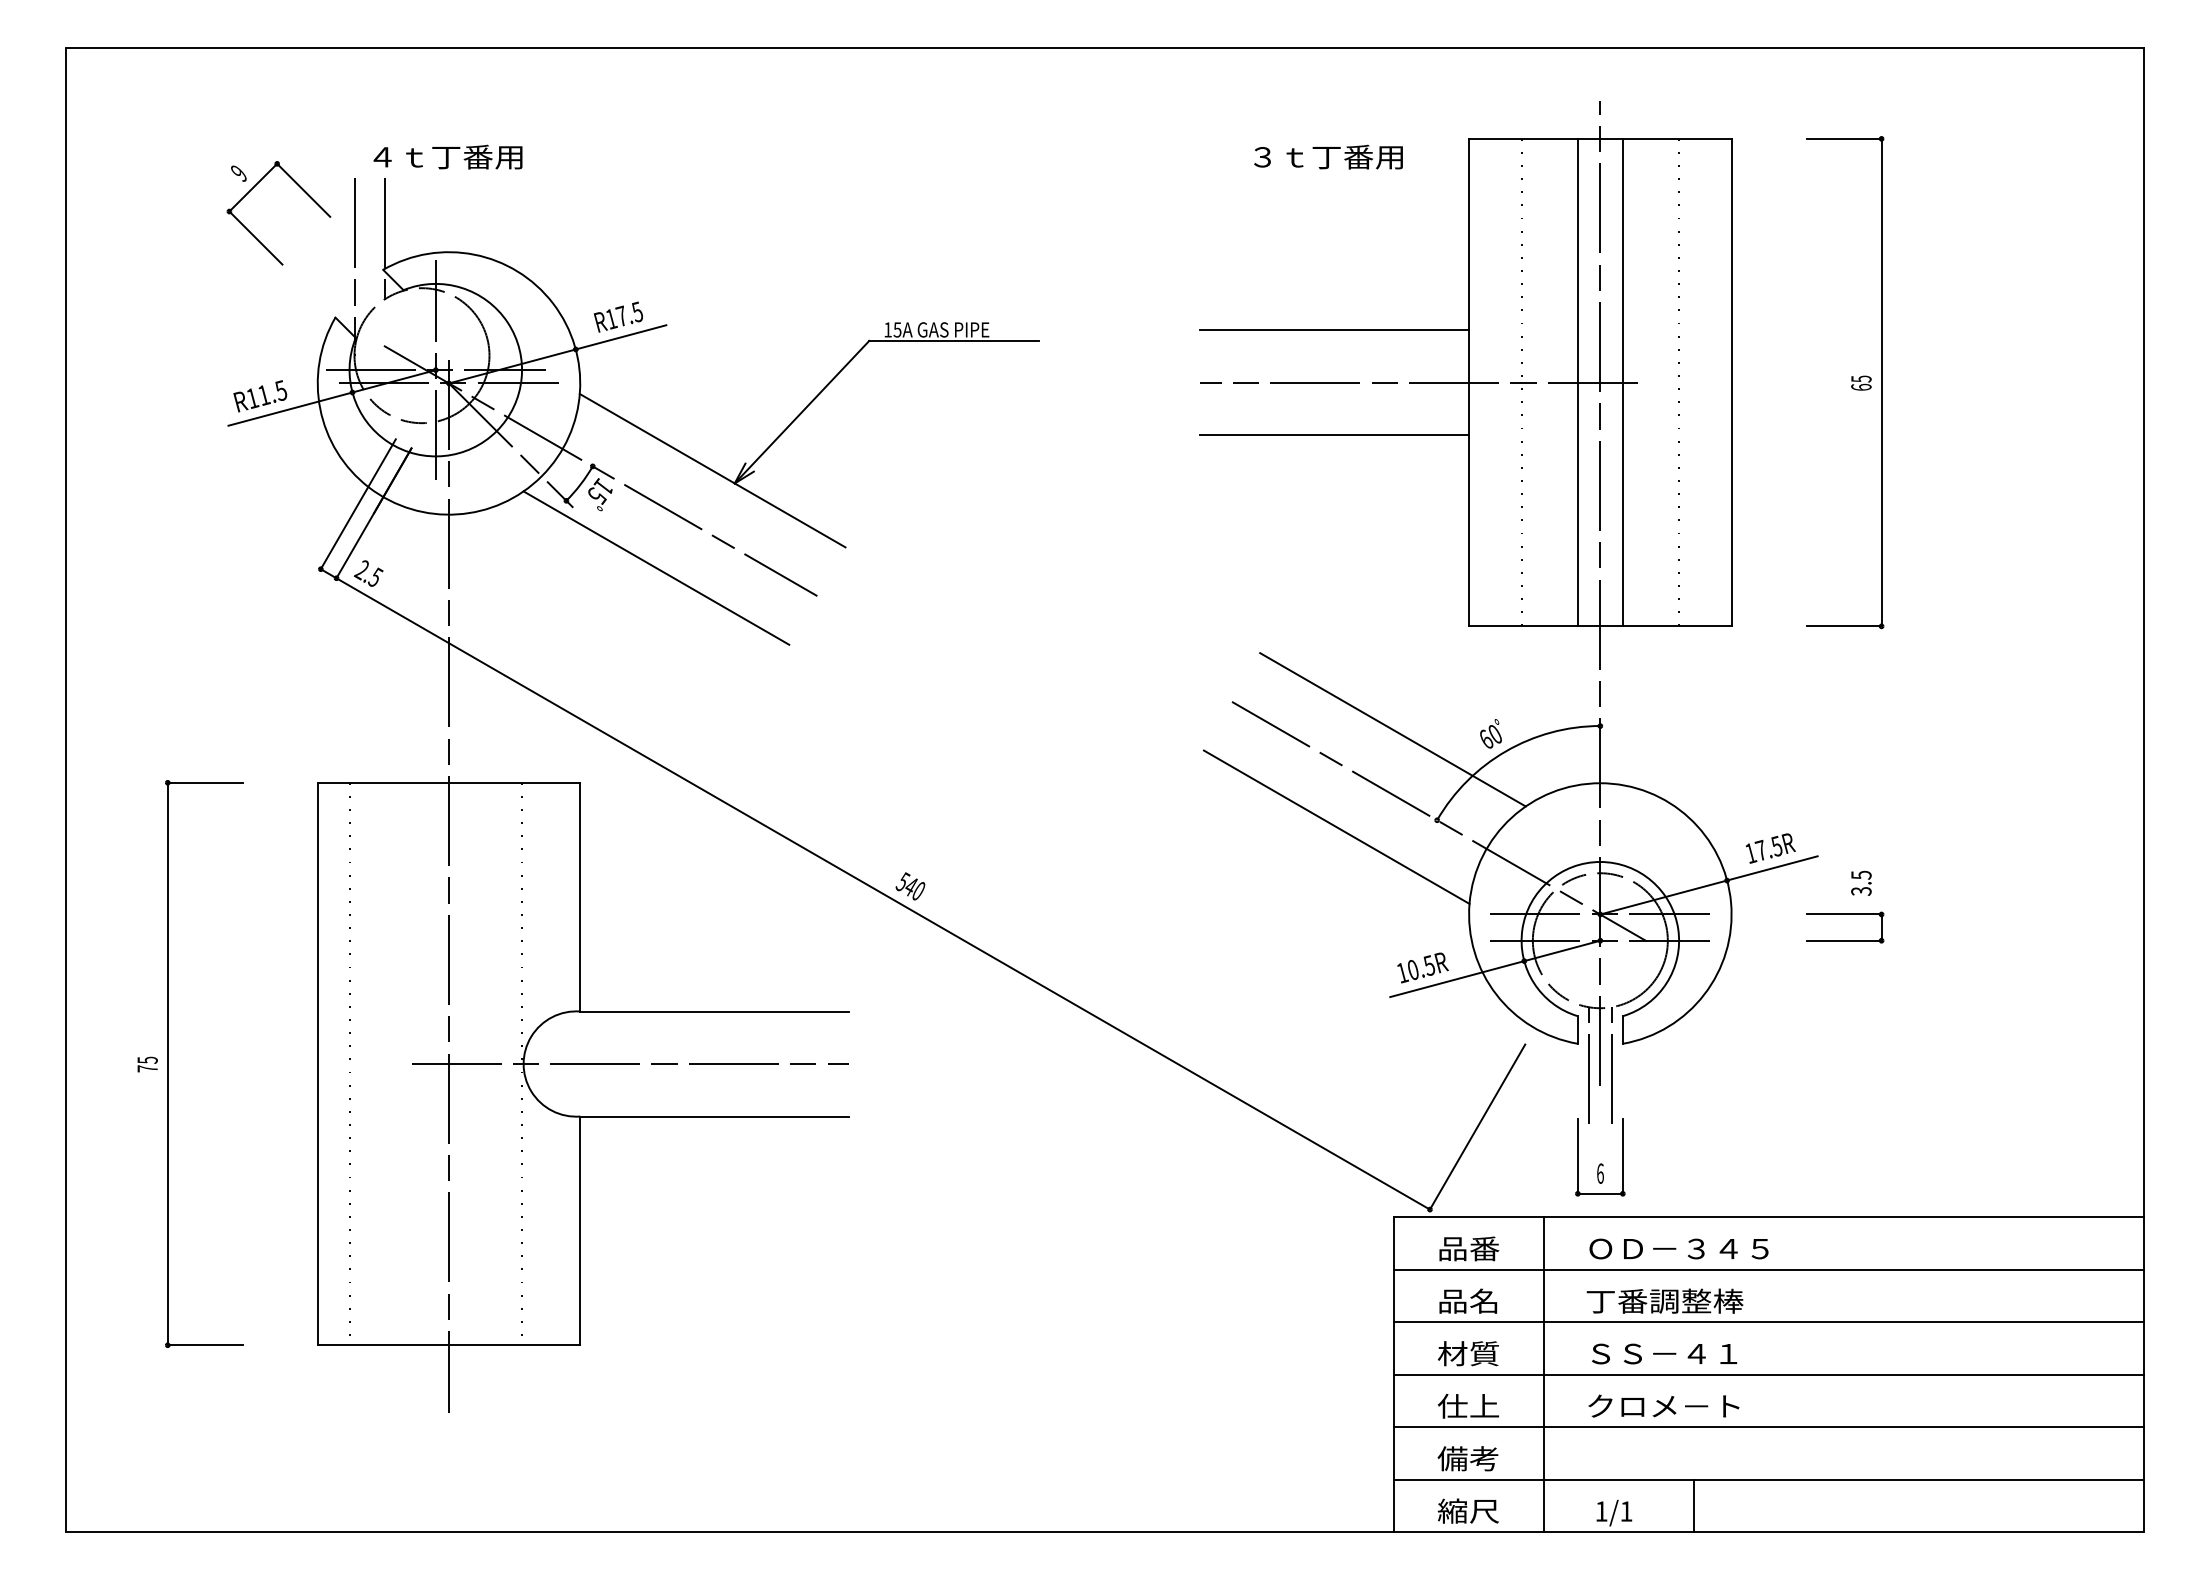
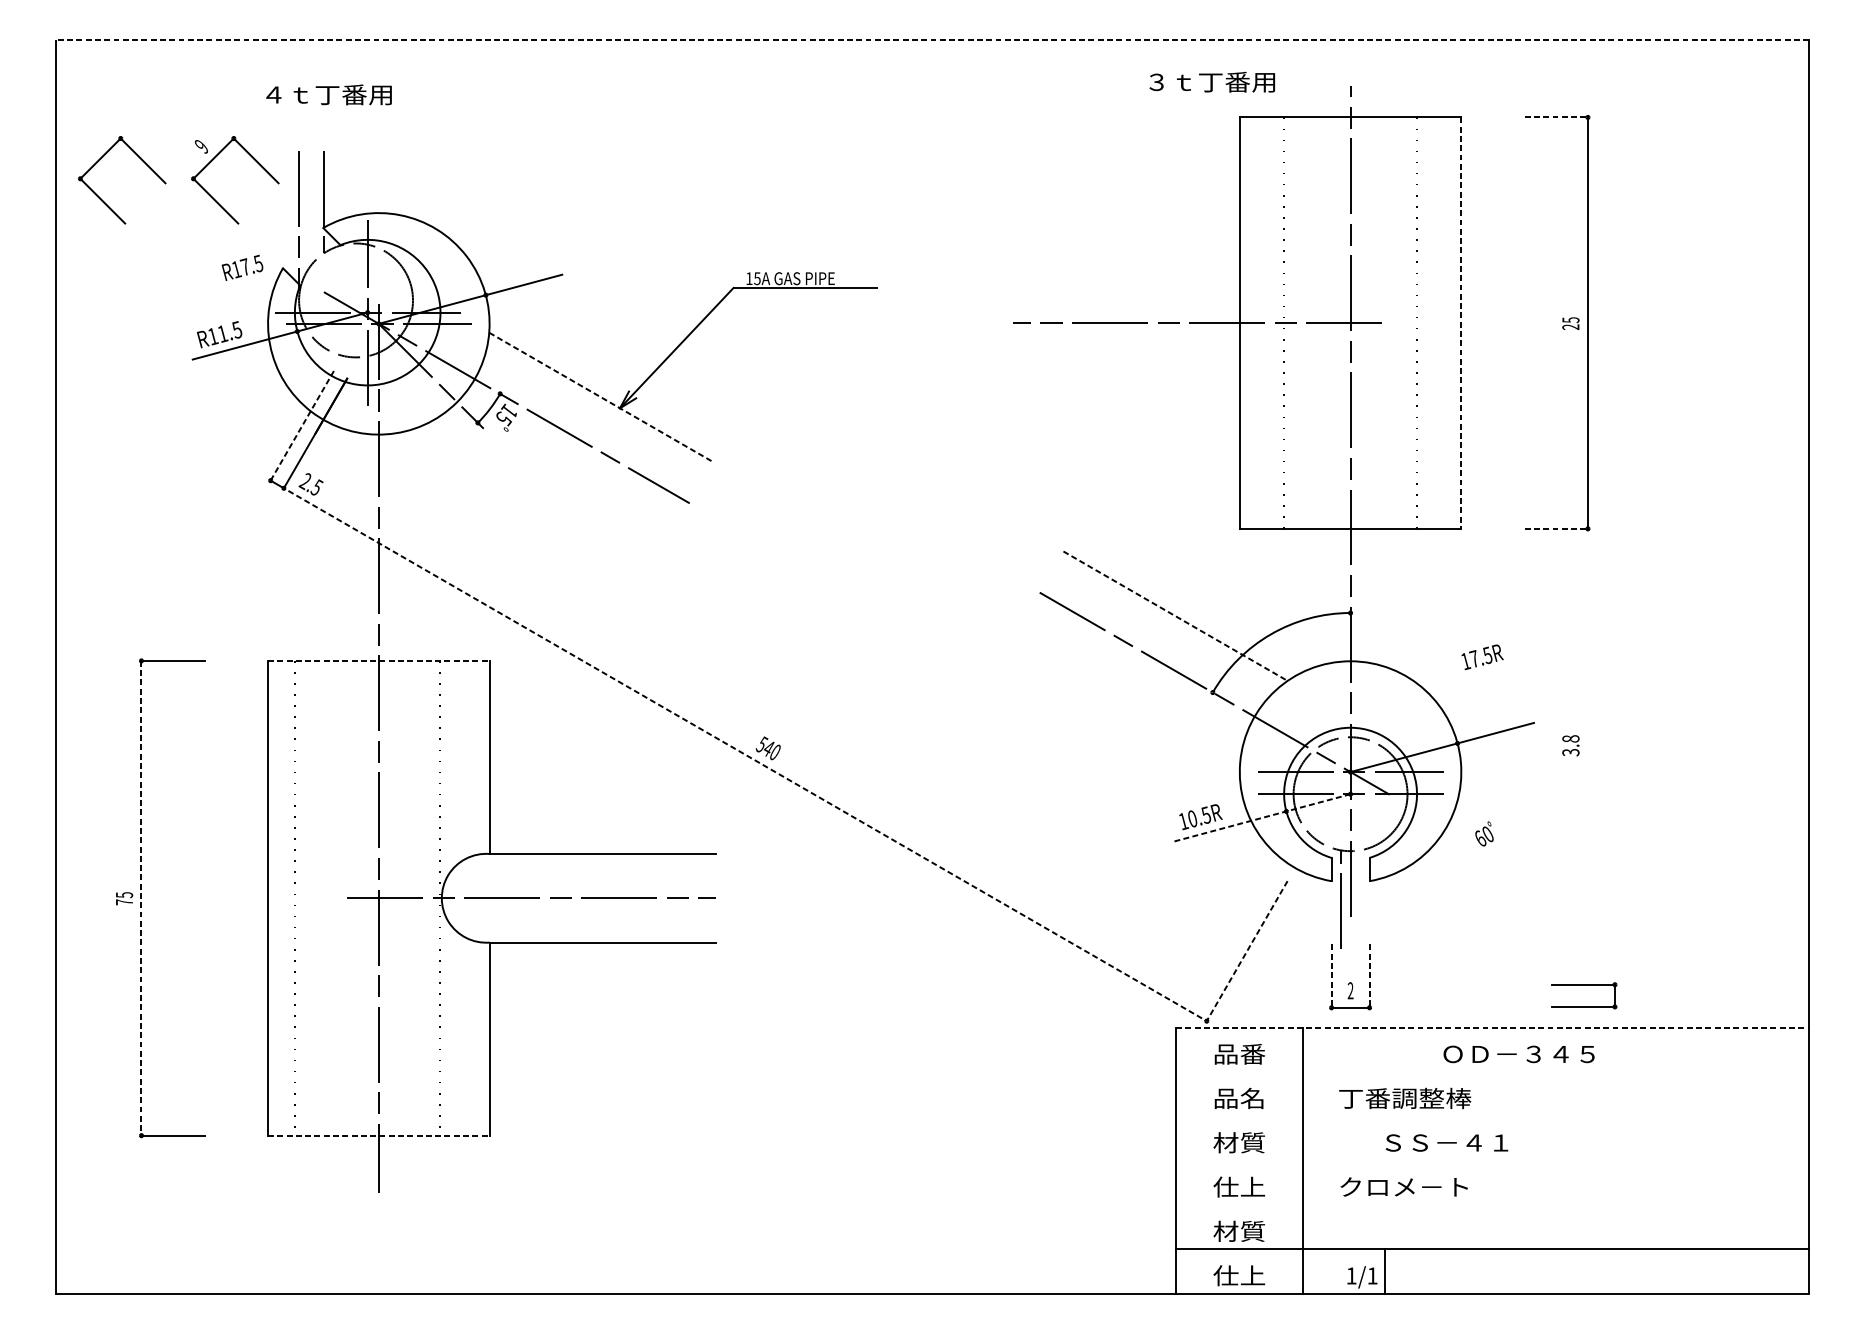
line: (1105, 47) -> (932, 40), solid -> dashed
line: (1844, 138) -> (1556, 117), solid -> dashed
text: (447, 156) -> (328, 94), moved
text: (1328, 156) -> (1212, 81), moved
part: (121, 236) -> (102, 199), added
text: (617, 316) -> (241, 267), moved
line: (1334, 330) -> (1126, 279), removed
line: (1577, 382) -> (1331, 323), removed
line: (1622, 382) -> (1369, 323), removed
line: (1731, 382) -> (1461, 323), solid -> dashed
text: (1861, 386) -> (1570, 326), 65 -> 25
line: (1334, 435) -> (1126, 367), removed
line: (713, 470) -> (602, 397), solid -> dashed
line: (358, 504) -> (302, 426), solid -> dashed
line: (656, 567) -> (553, 479), removed
line: (1844, 626) -> (1556, 529), solid -> dashed
line: (1393, 730) -> (1175, 616), solid -> dashed
text: (1490, 733) -> (1484, 833), moved
line: (449, 782) -> (379, 660), solid -> dashed
line: (1336, 826) -> (1127, 697), removed
text: (1770, 848) -> (1482, 657), moved
text: (1861, 874) -> (1570, 738), 3.5 -> 3.8
part: (1845, 914) -> (1584, 984), moved
line: (966, 942) -> (815, 795), solid -> dashed
line: (1495, 968) -> (1262, 817), solid -> dashed
line: (167, 1064) -> (141, 898), solid -> dashed
line: (1611, 1065) -> (1359, 899), removed
line: (1577, 1156) -> (1331, 976), solid -> dashed
line: (1622, 1156) -> (1369, 976), solid -> dashed
text: (1600, 1173) -> (1350, 990), 6 -> 2
line: (1768, 1217) -> (1492, 1027), solid -> dashed
text: (1678, 1248) -> (1518, 1053), moved
line: (1768, 1269) -> (1492, 1071), removed
line: (1768, 1322) -> (1492, 1116), removed
line: (449, 1345) -> (379, 1135), solid -> dashed
text: (1664, 1353) -> (1446, 1142), moved
line: (1768, 1374) -> (1492, 1160), removed
line: (1768, 1427) -> (1492, 1205), removed
text: (1467, 1458) -> (1238, 1231), 備考 -> 材質
line: (1693, 1505) -> (1384, 1270), moved
text: (1467, 1510) -> (1238, 1275), 縮尺 -> 仕上

